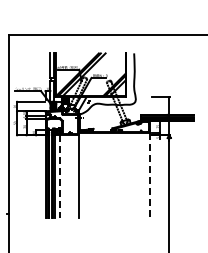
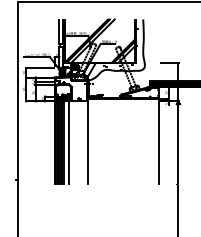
line: (150, 175) -> (159, 141), dashed -> solid
line: (59, 177) -> (68, 143), dashed -> solid

